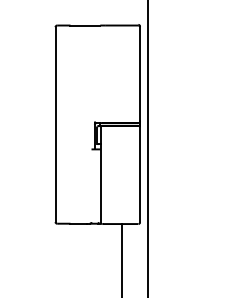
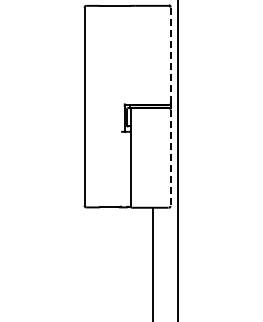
line: (140, 74) -> (170, 55), solid -> dashed
line: (140, 175) -> (170, 158), solid -> dashed

